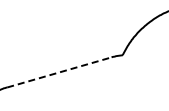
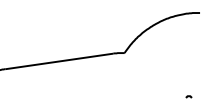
line: (59, 72) -> (59, 61), dashed -> solid

